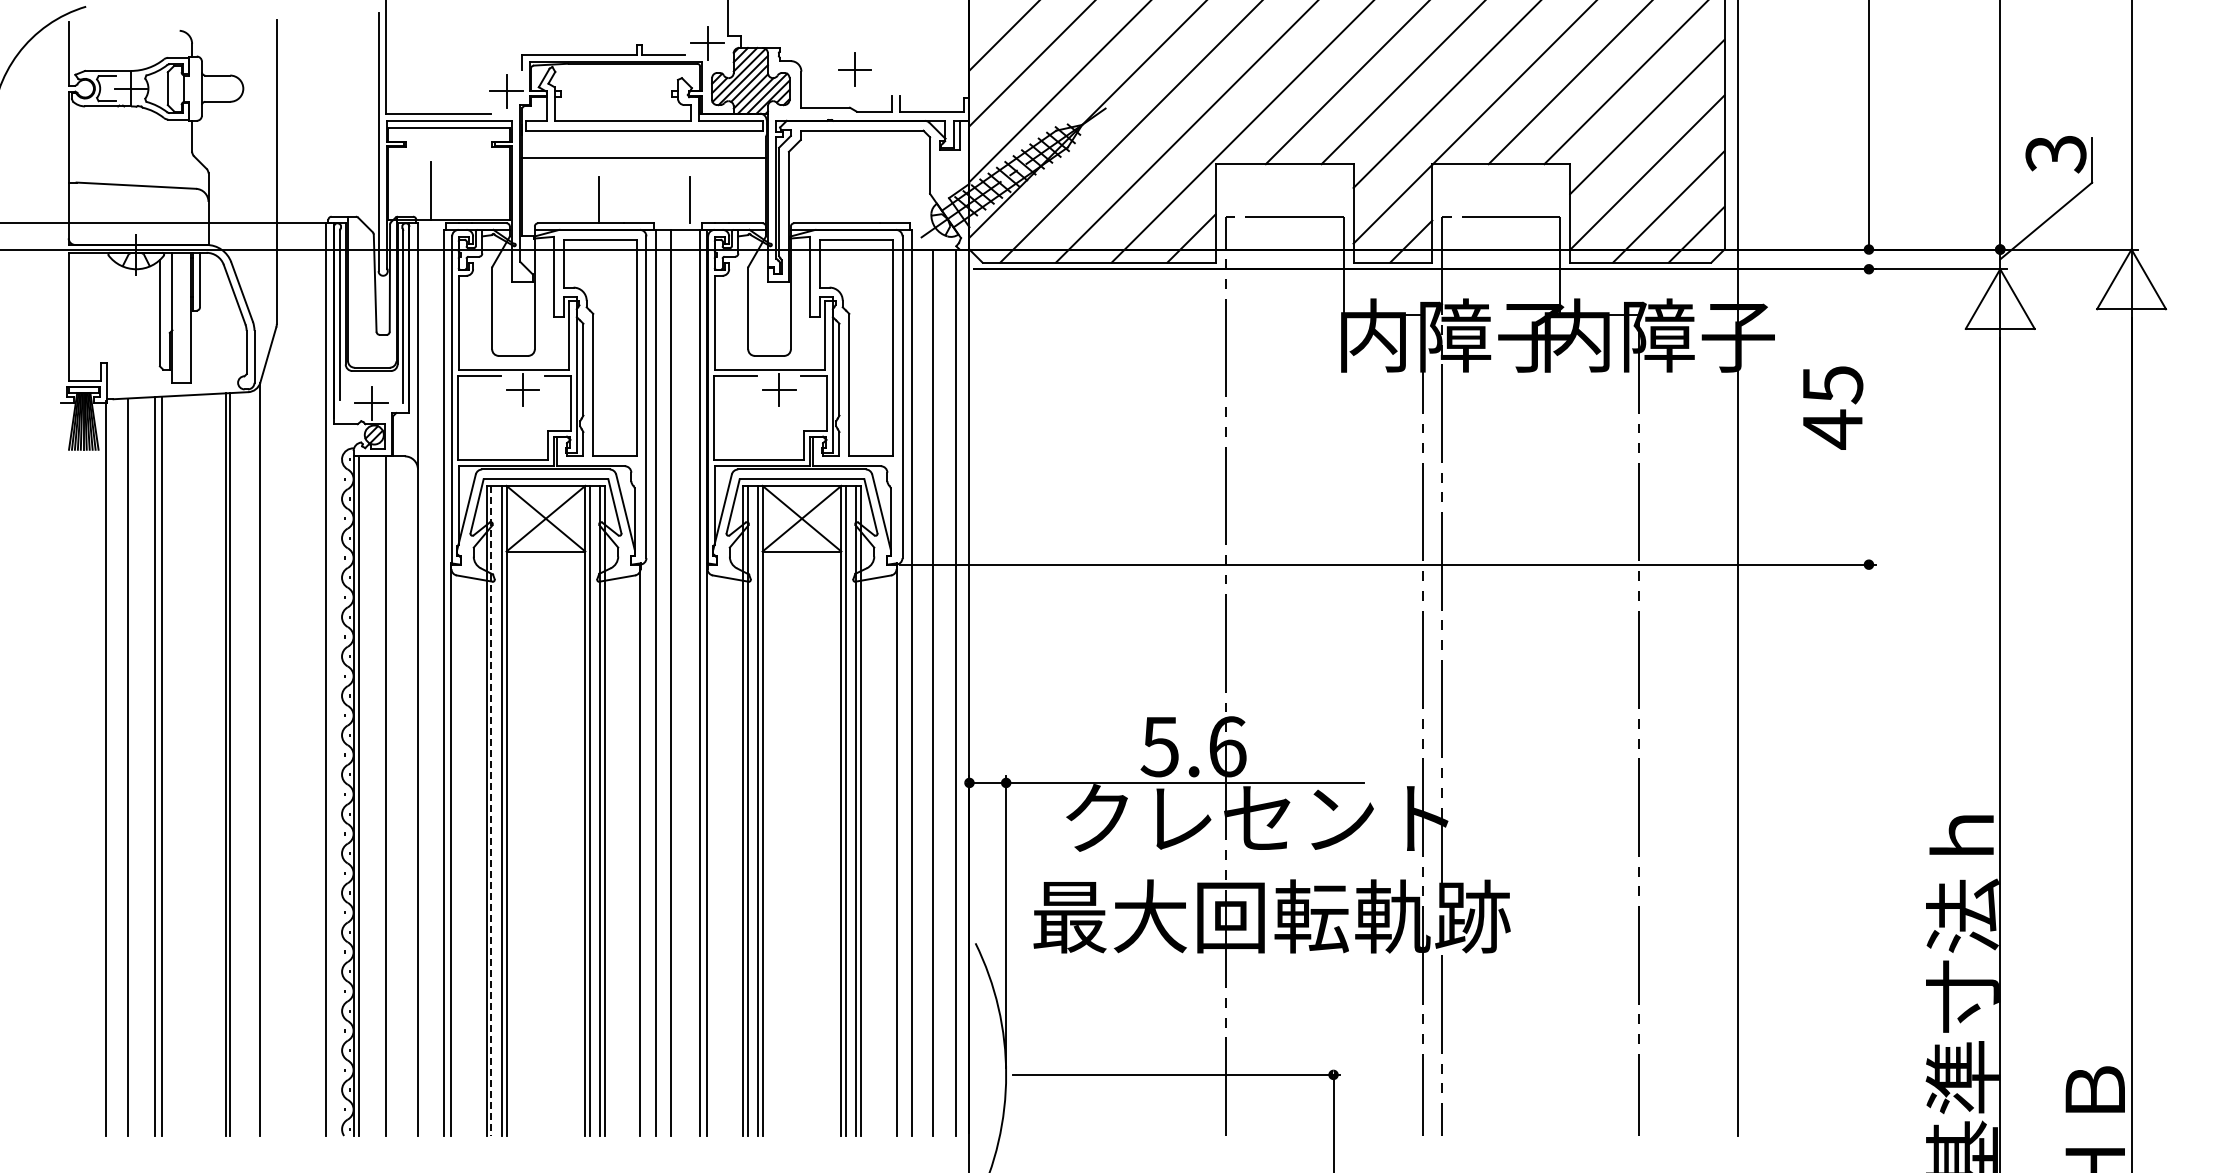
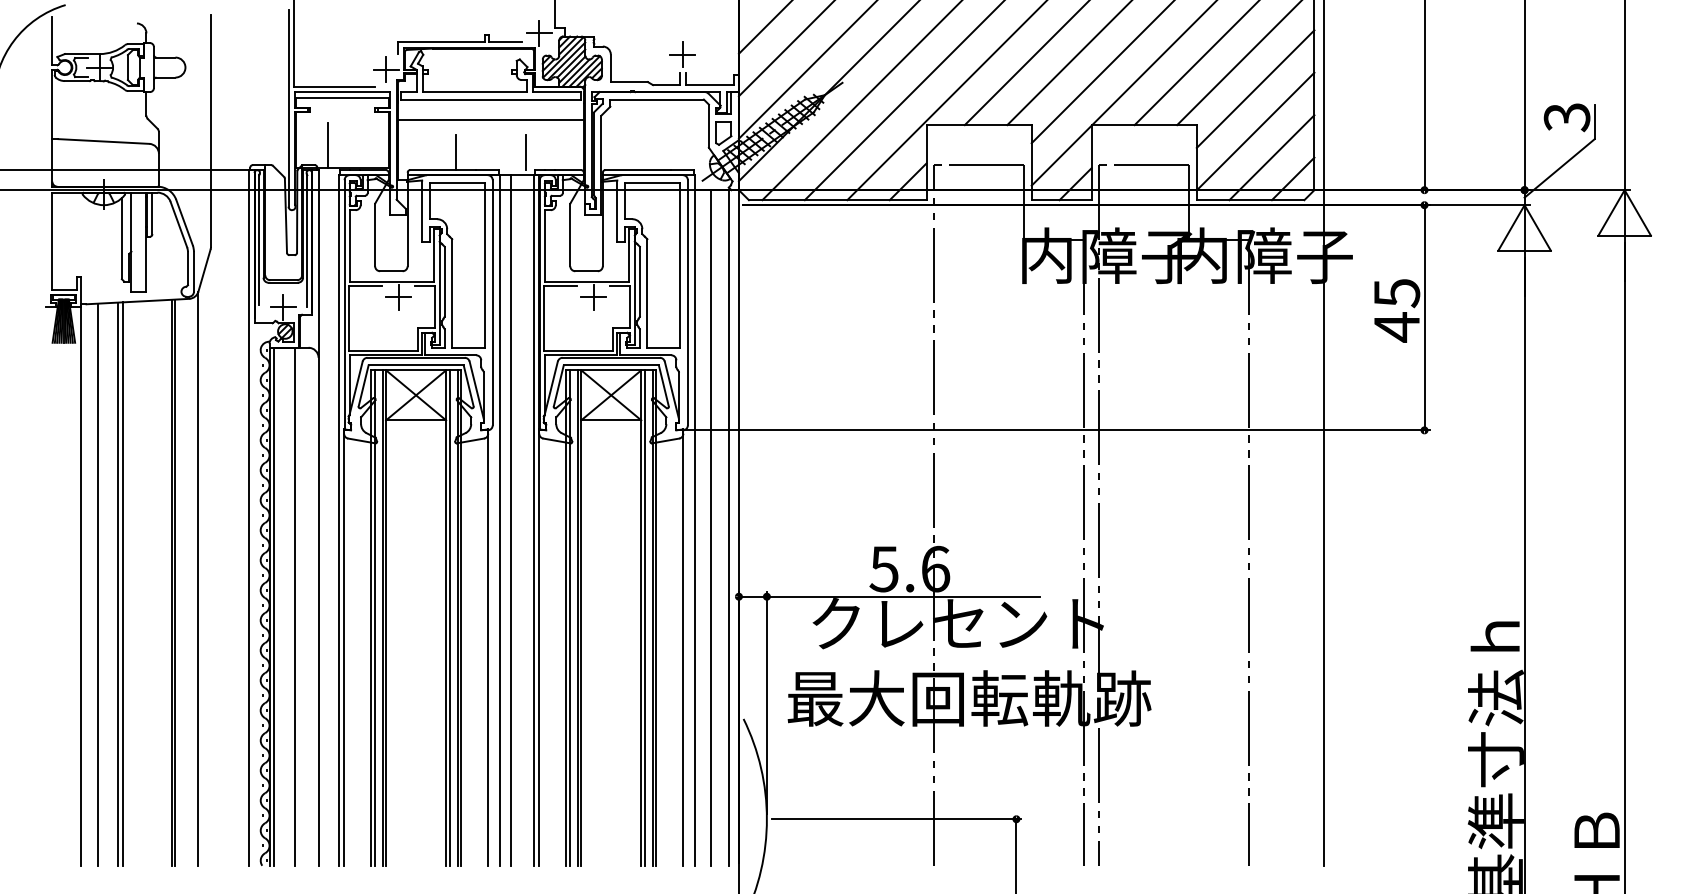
part: (854, 69) -> (682, 54), moved
part: (949, 175) -> (723, 133), added
line: (1868, 416) -> (1424, 317), added
line: (491, 810) -> (374, 617), dashed -> solid

